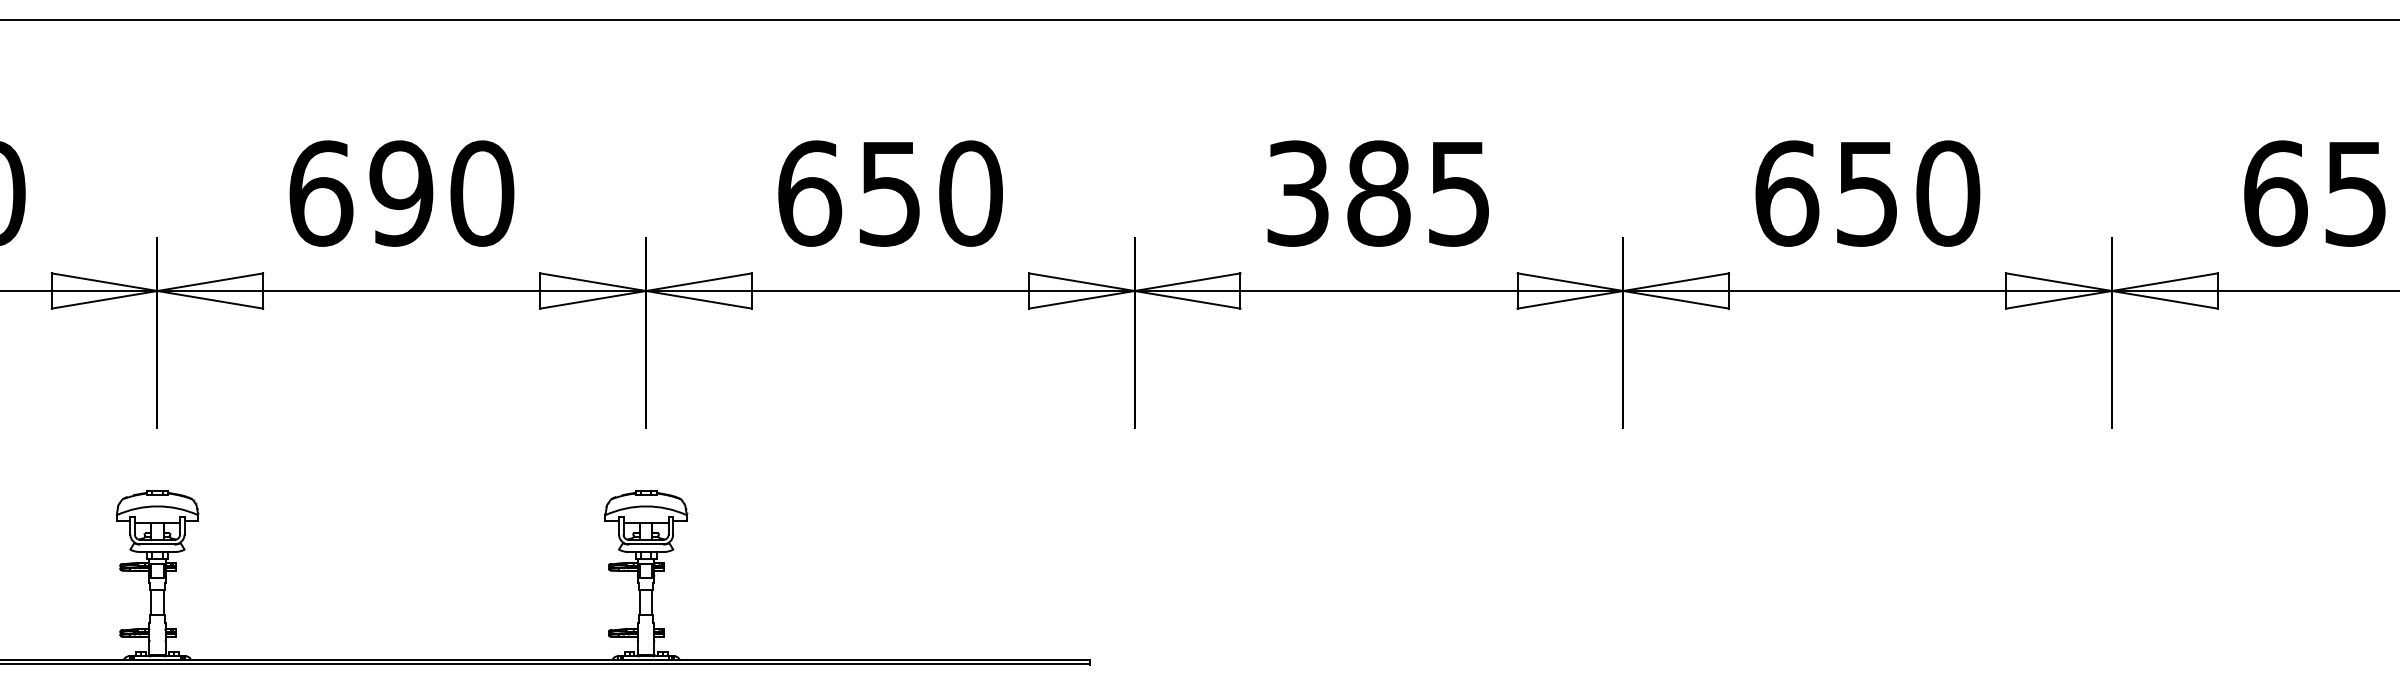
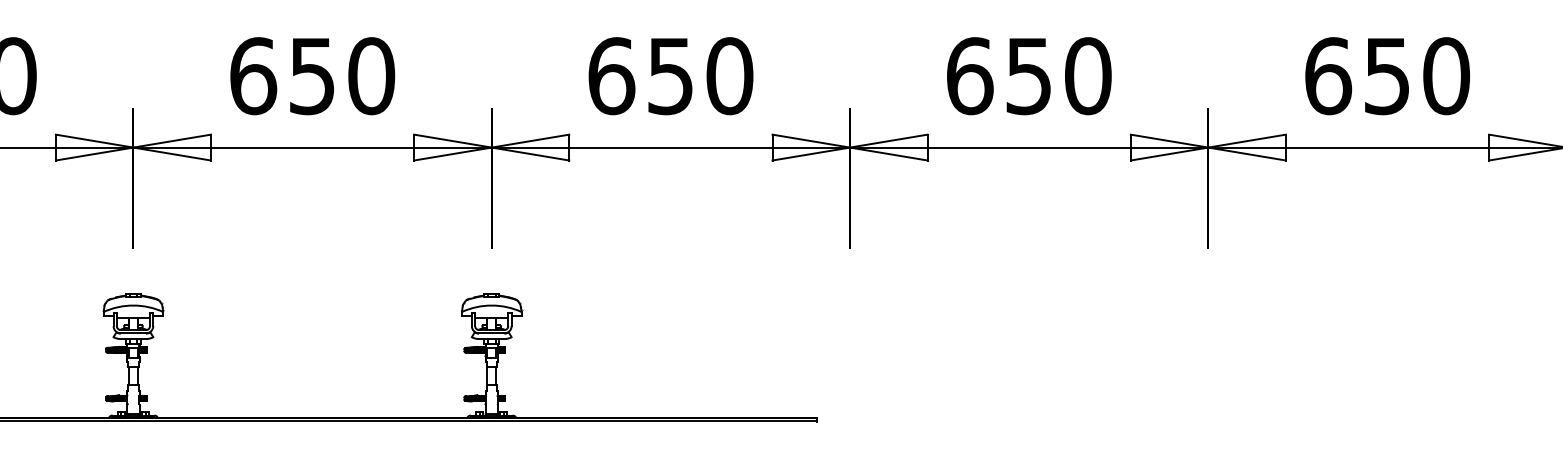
text: (401, 193) -> (312, 76), 690 -> 650
text: (1379, 193) -> (1029, 76), 385 -> 650

